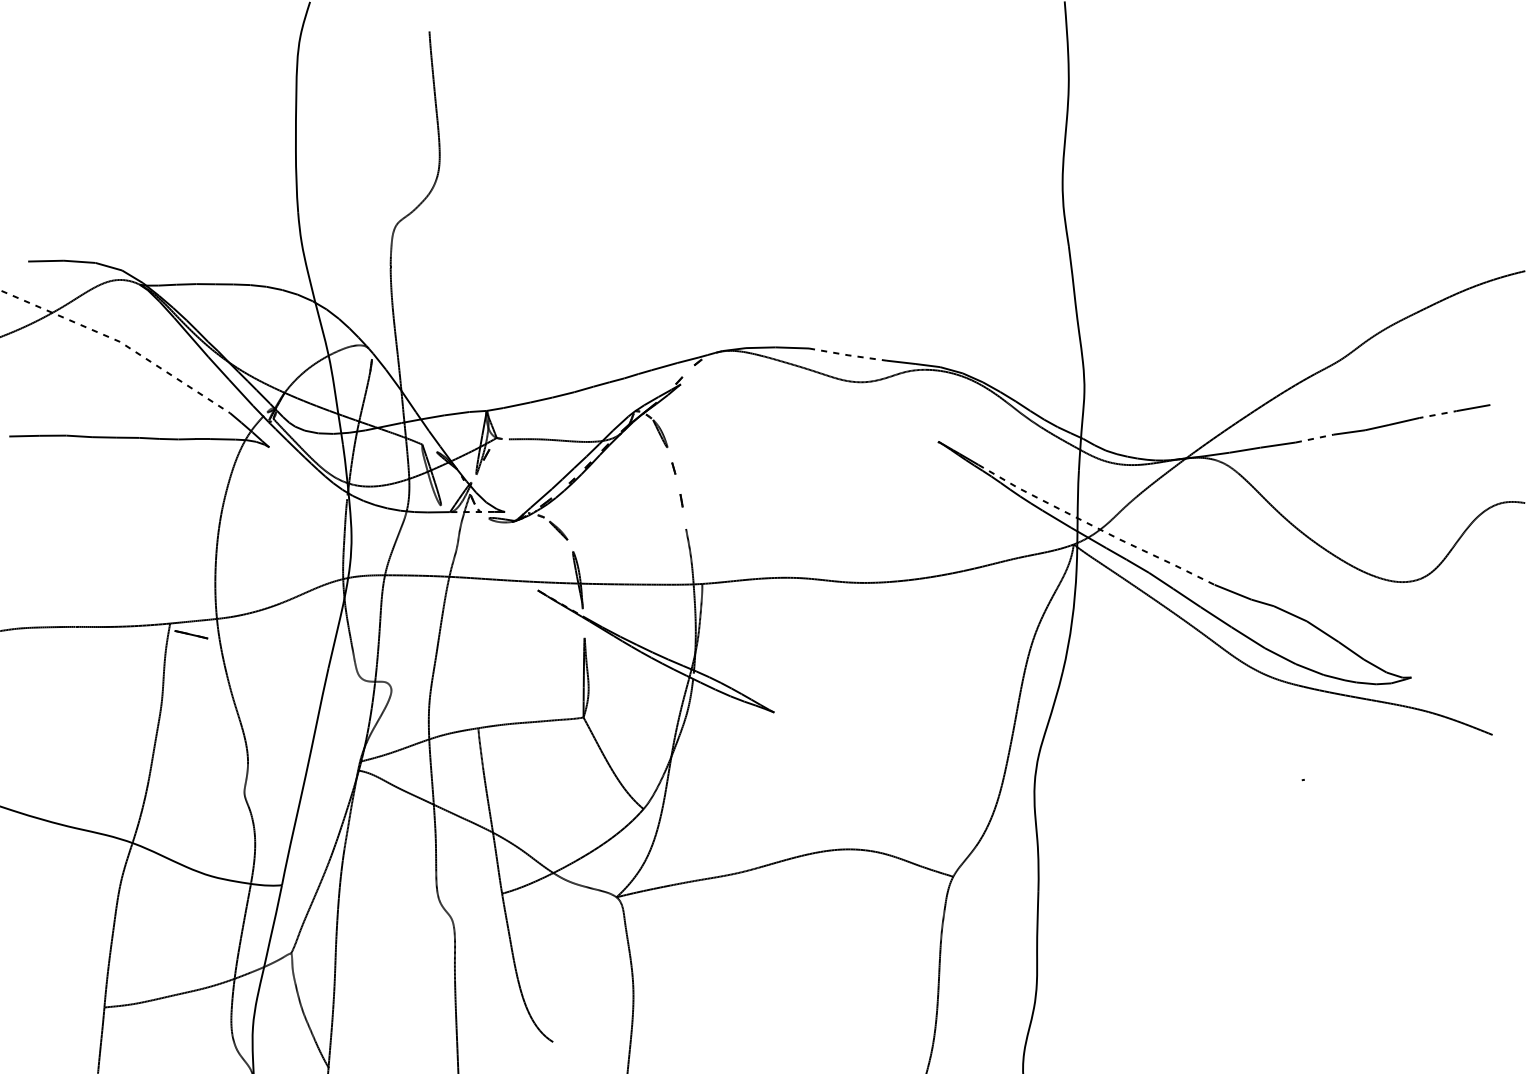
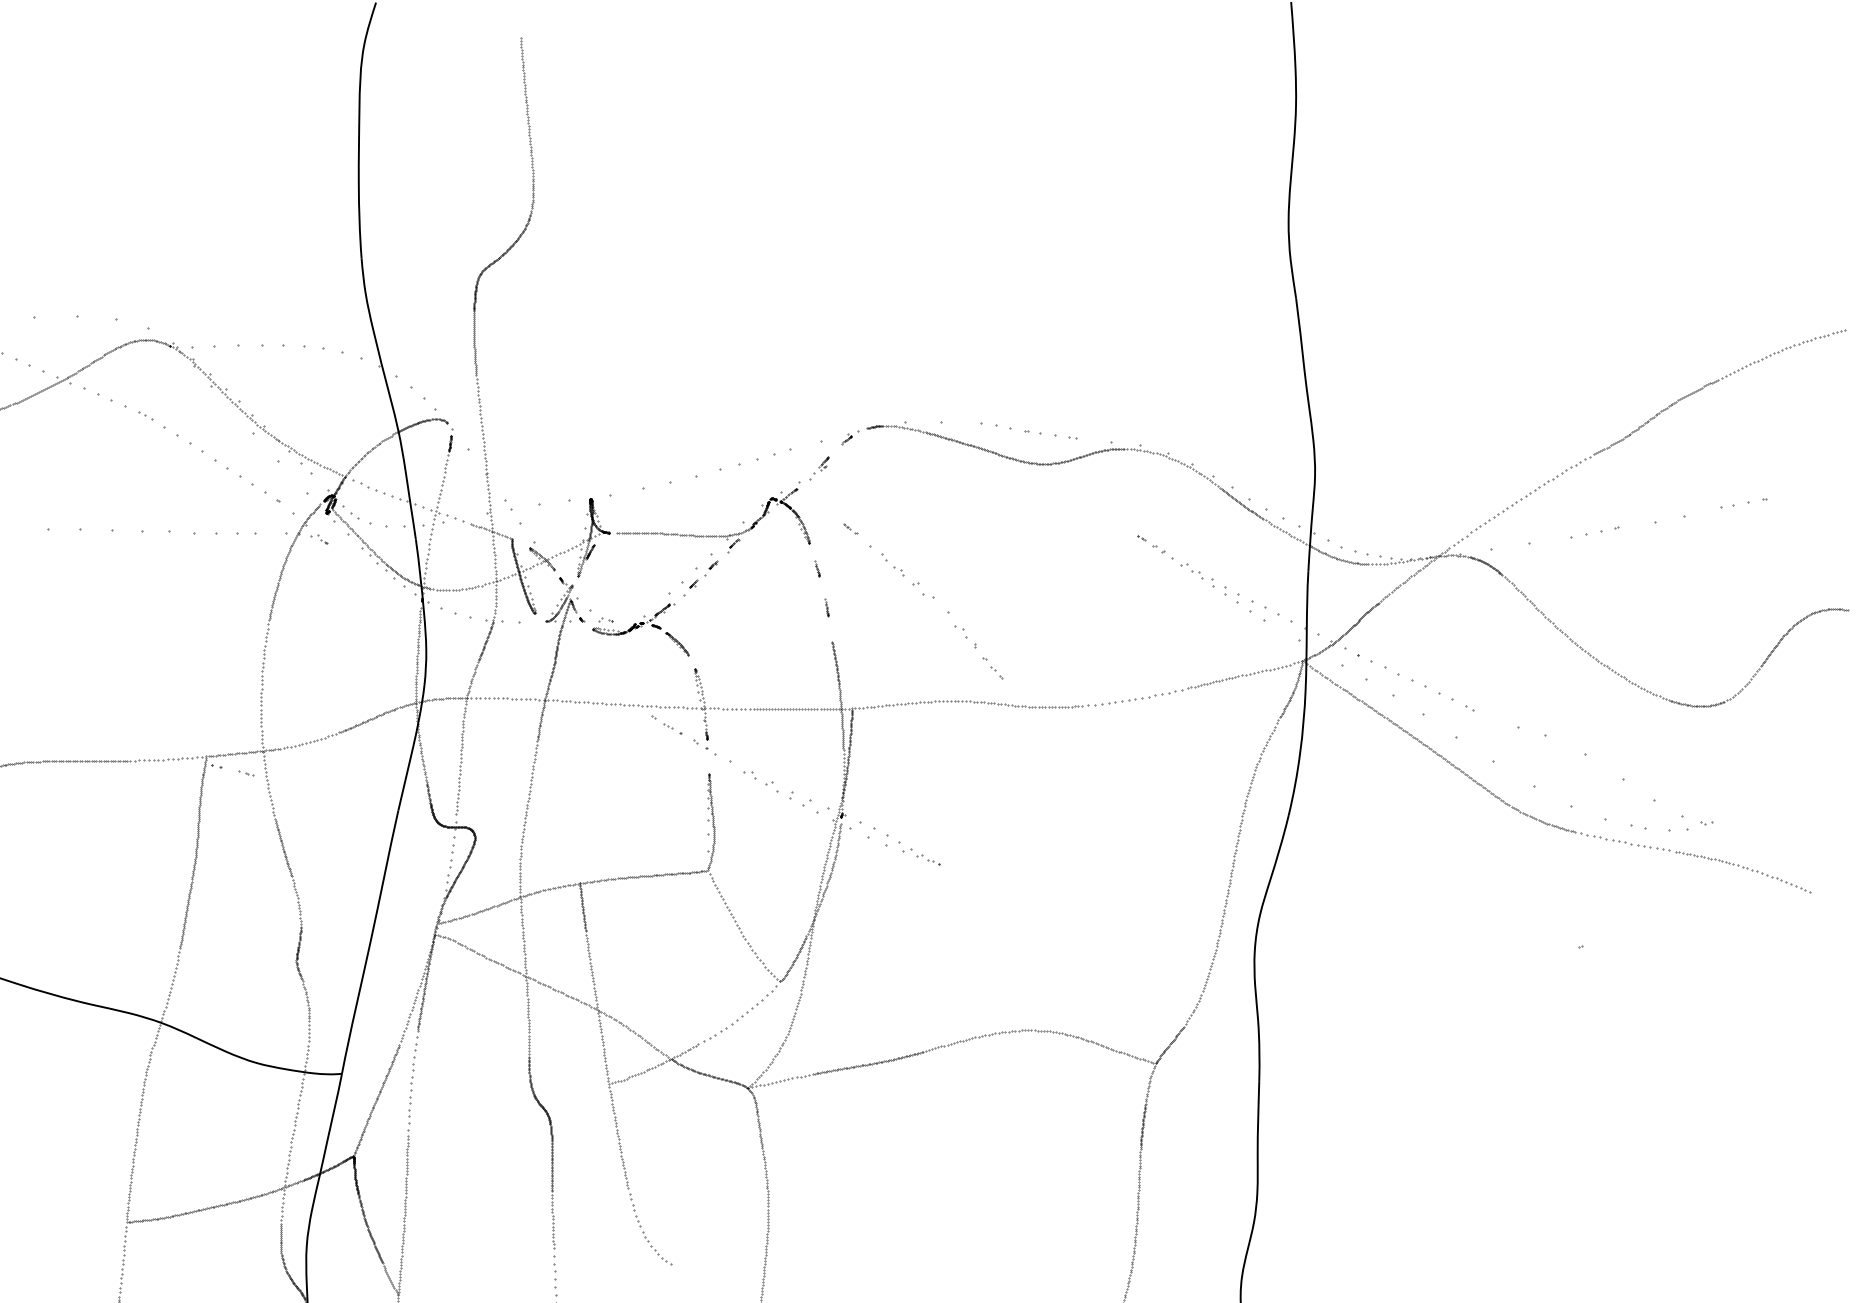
part: (761, 495) -> (923, 601), added

